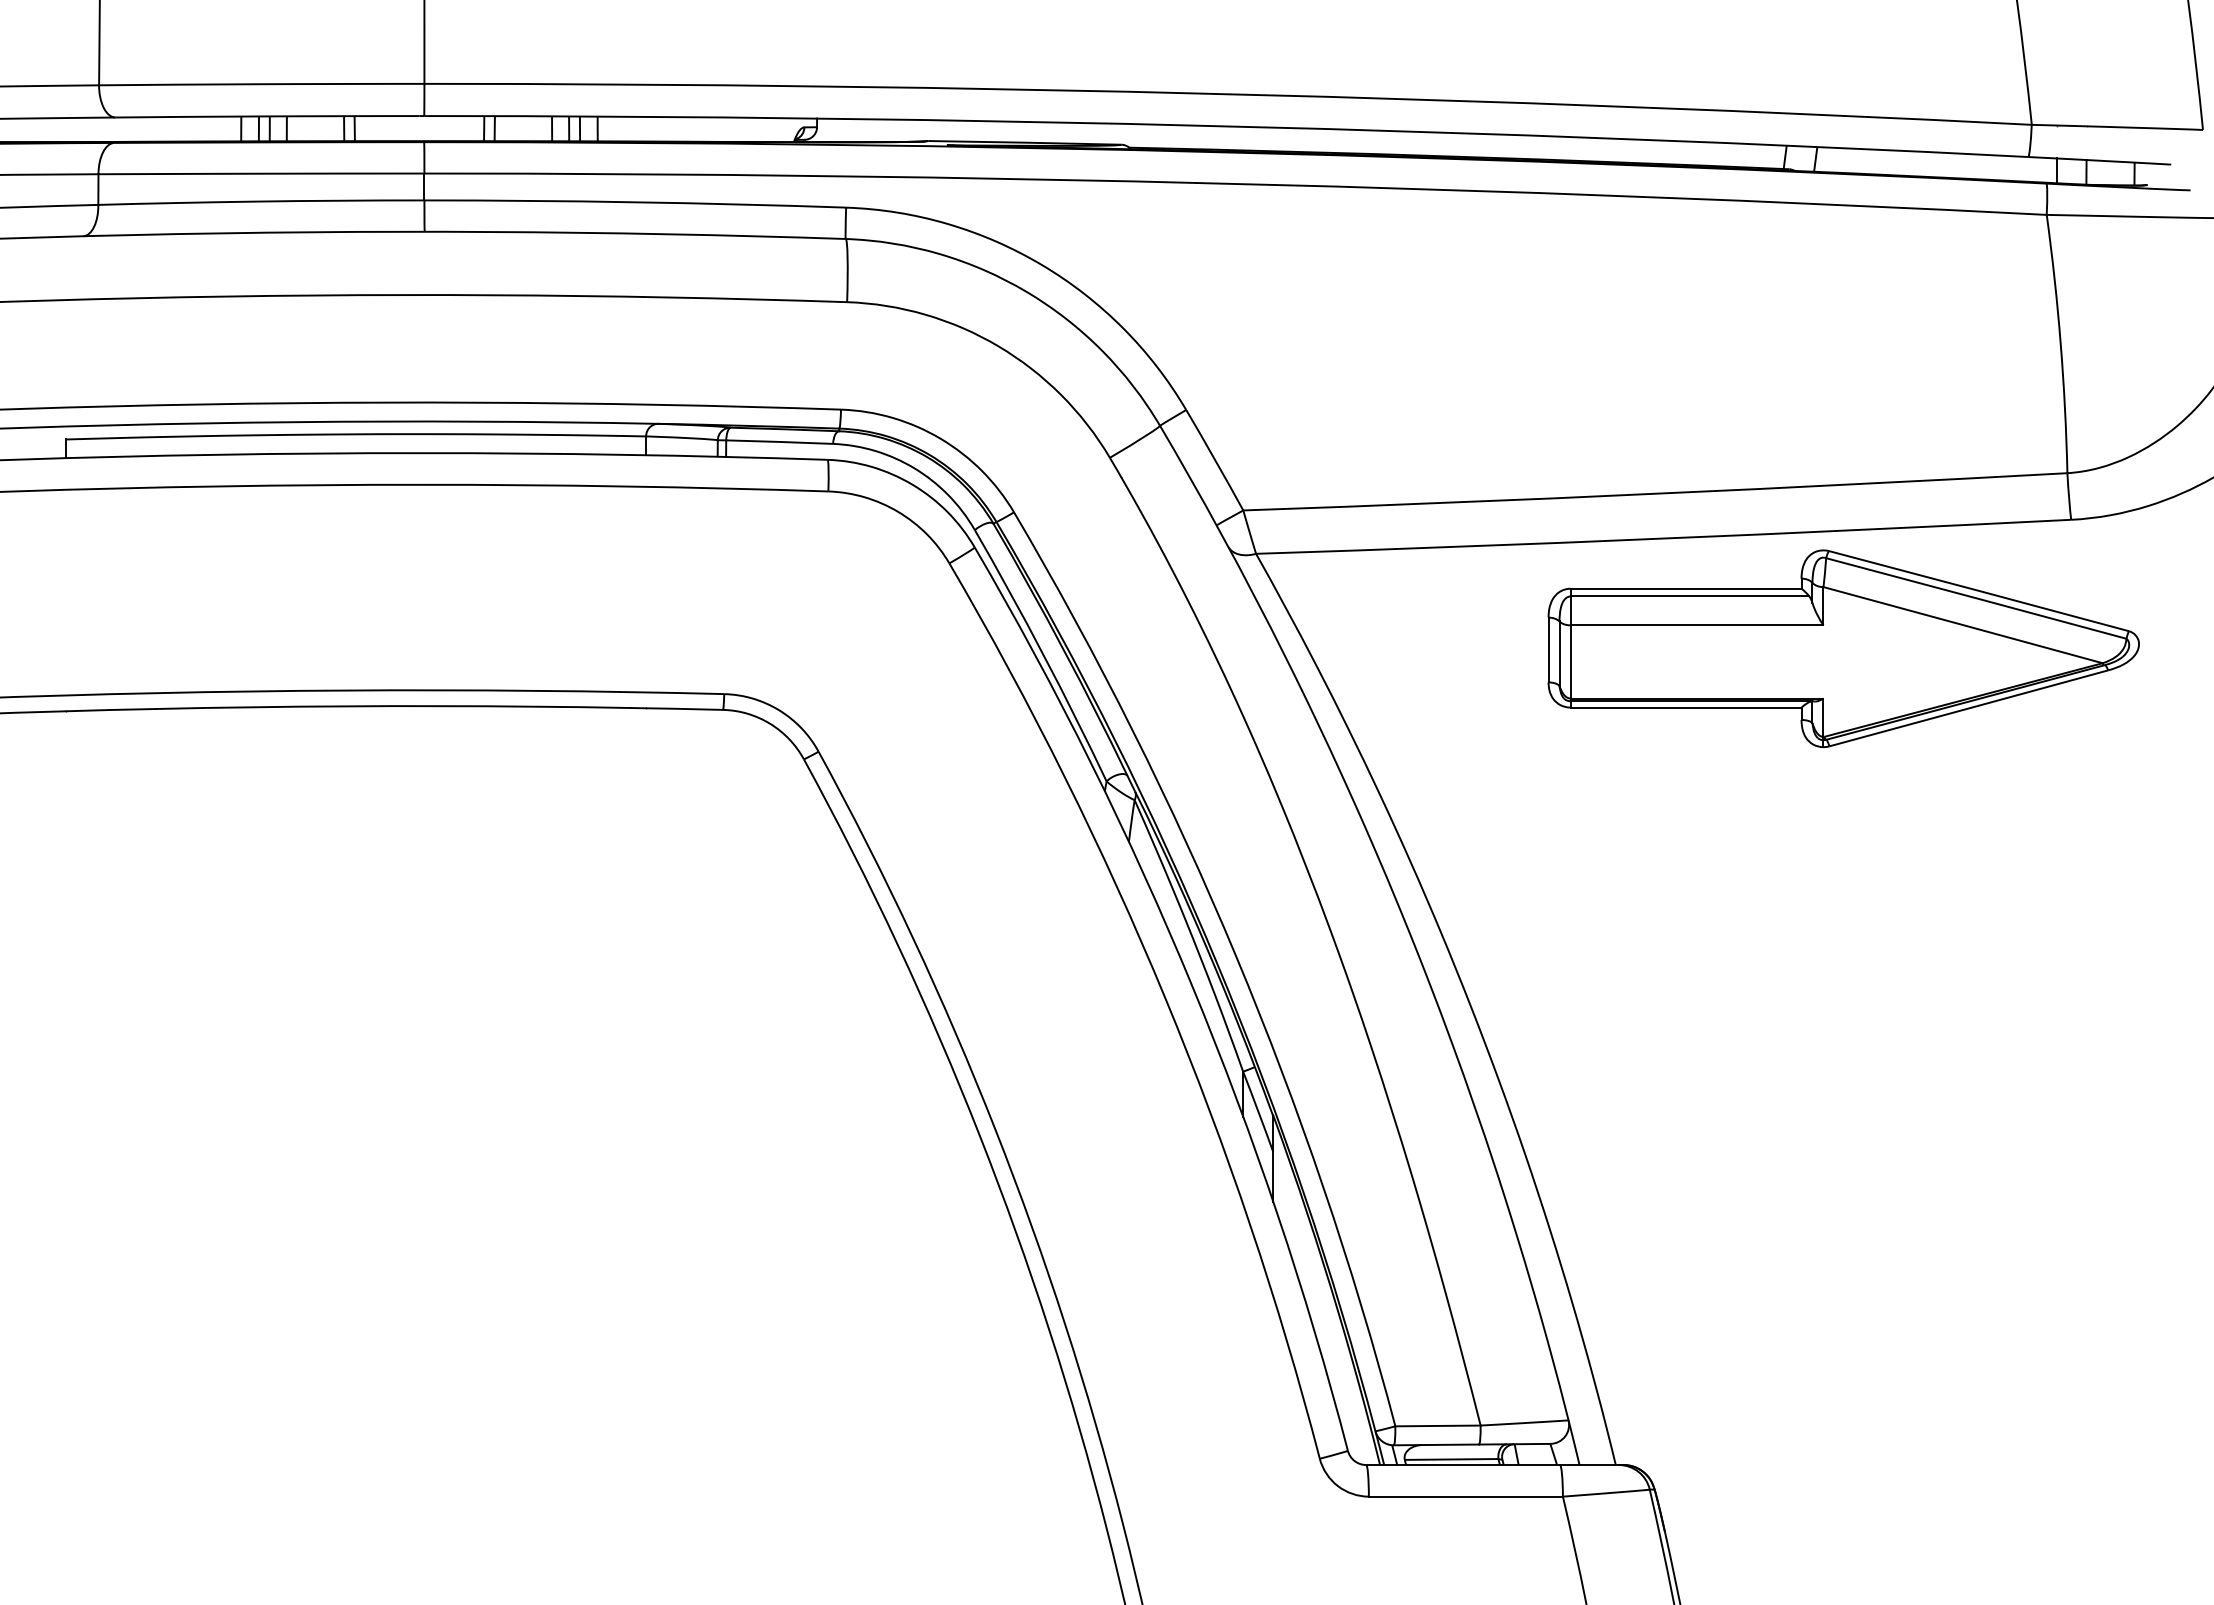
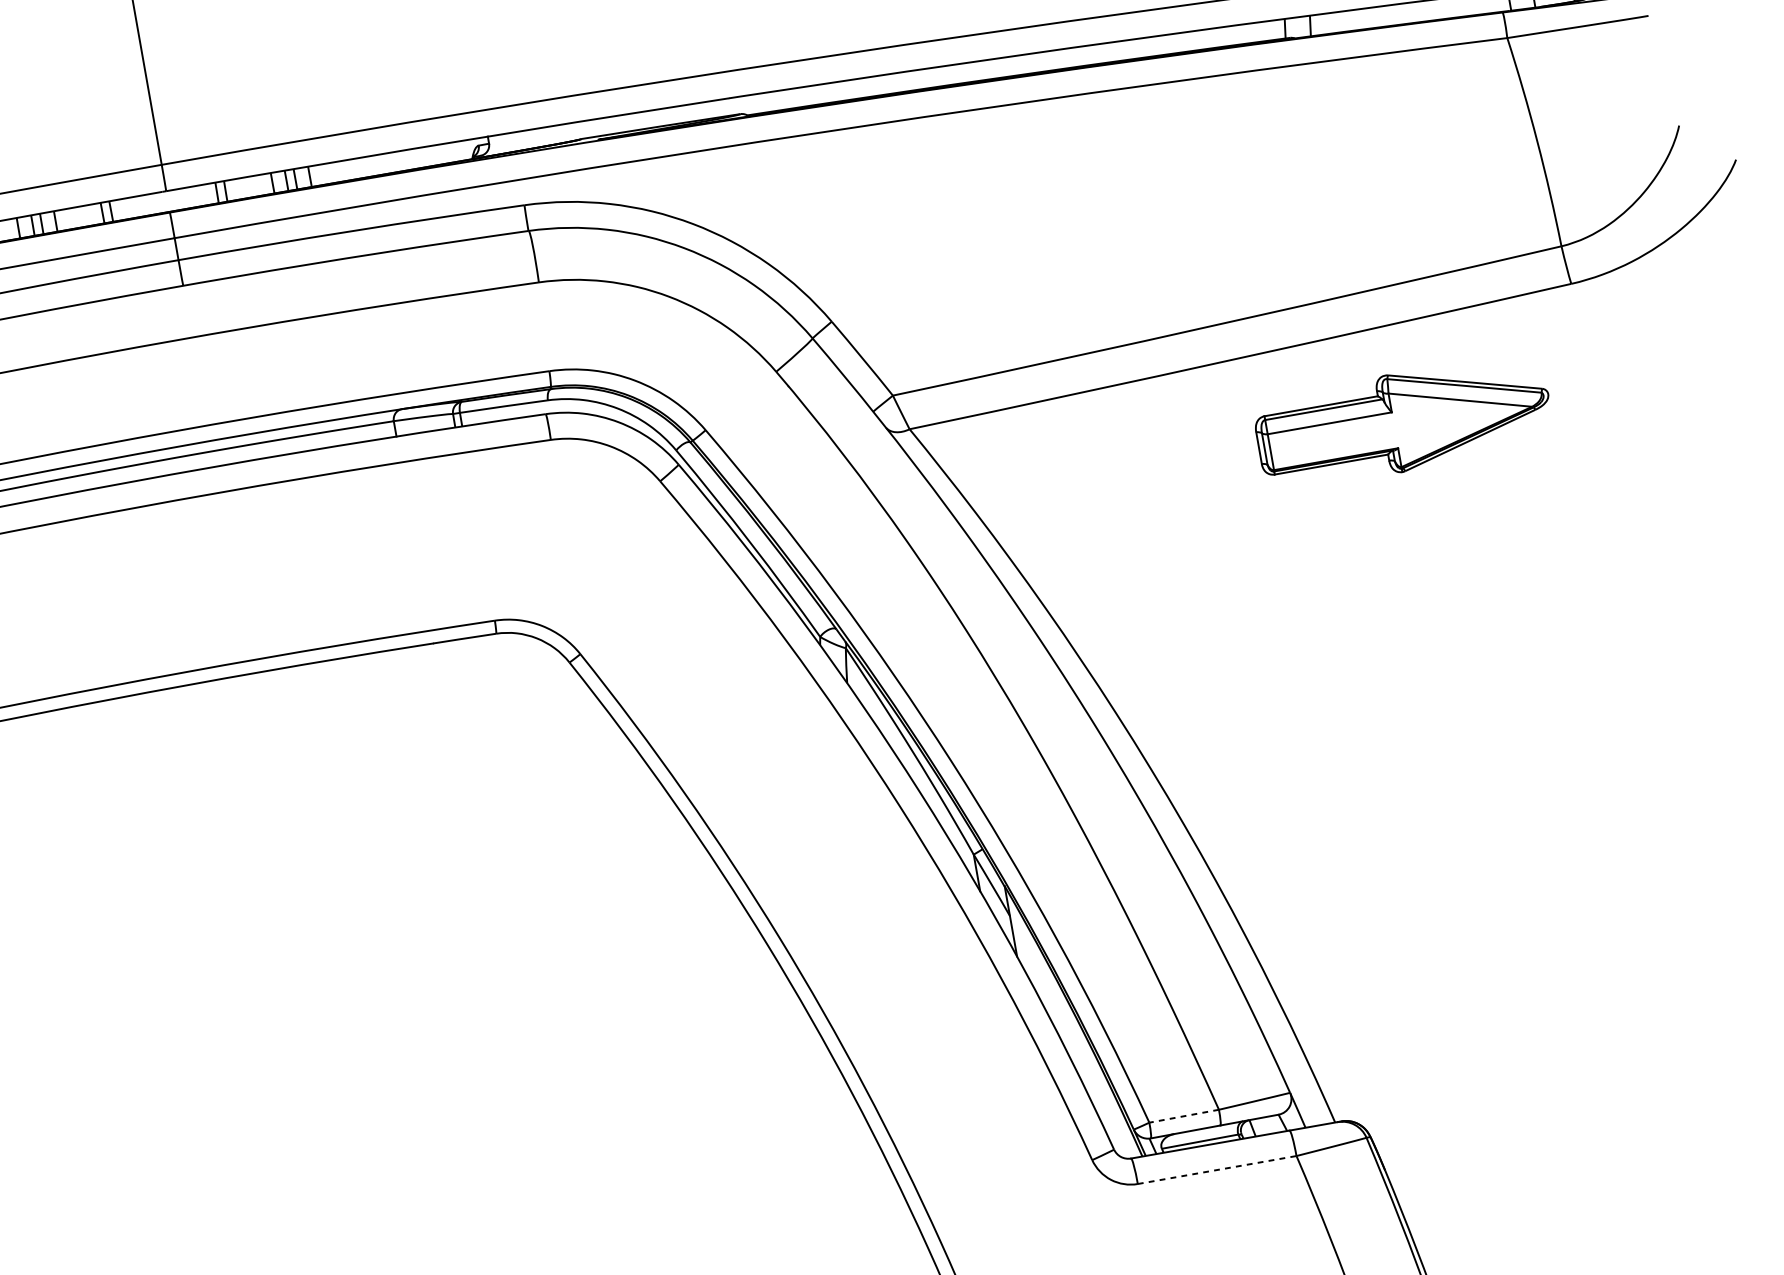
part: (1843, 648) -> (1403, 421), size x0.6
line: (1438, 1425) -> (1184, 1115), solid -> dashed
line: (1466, 1496) -> (1217, 1169), solid -> dashed

